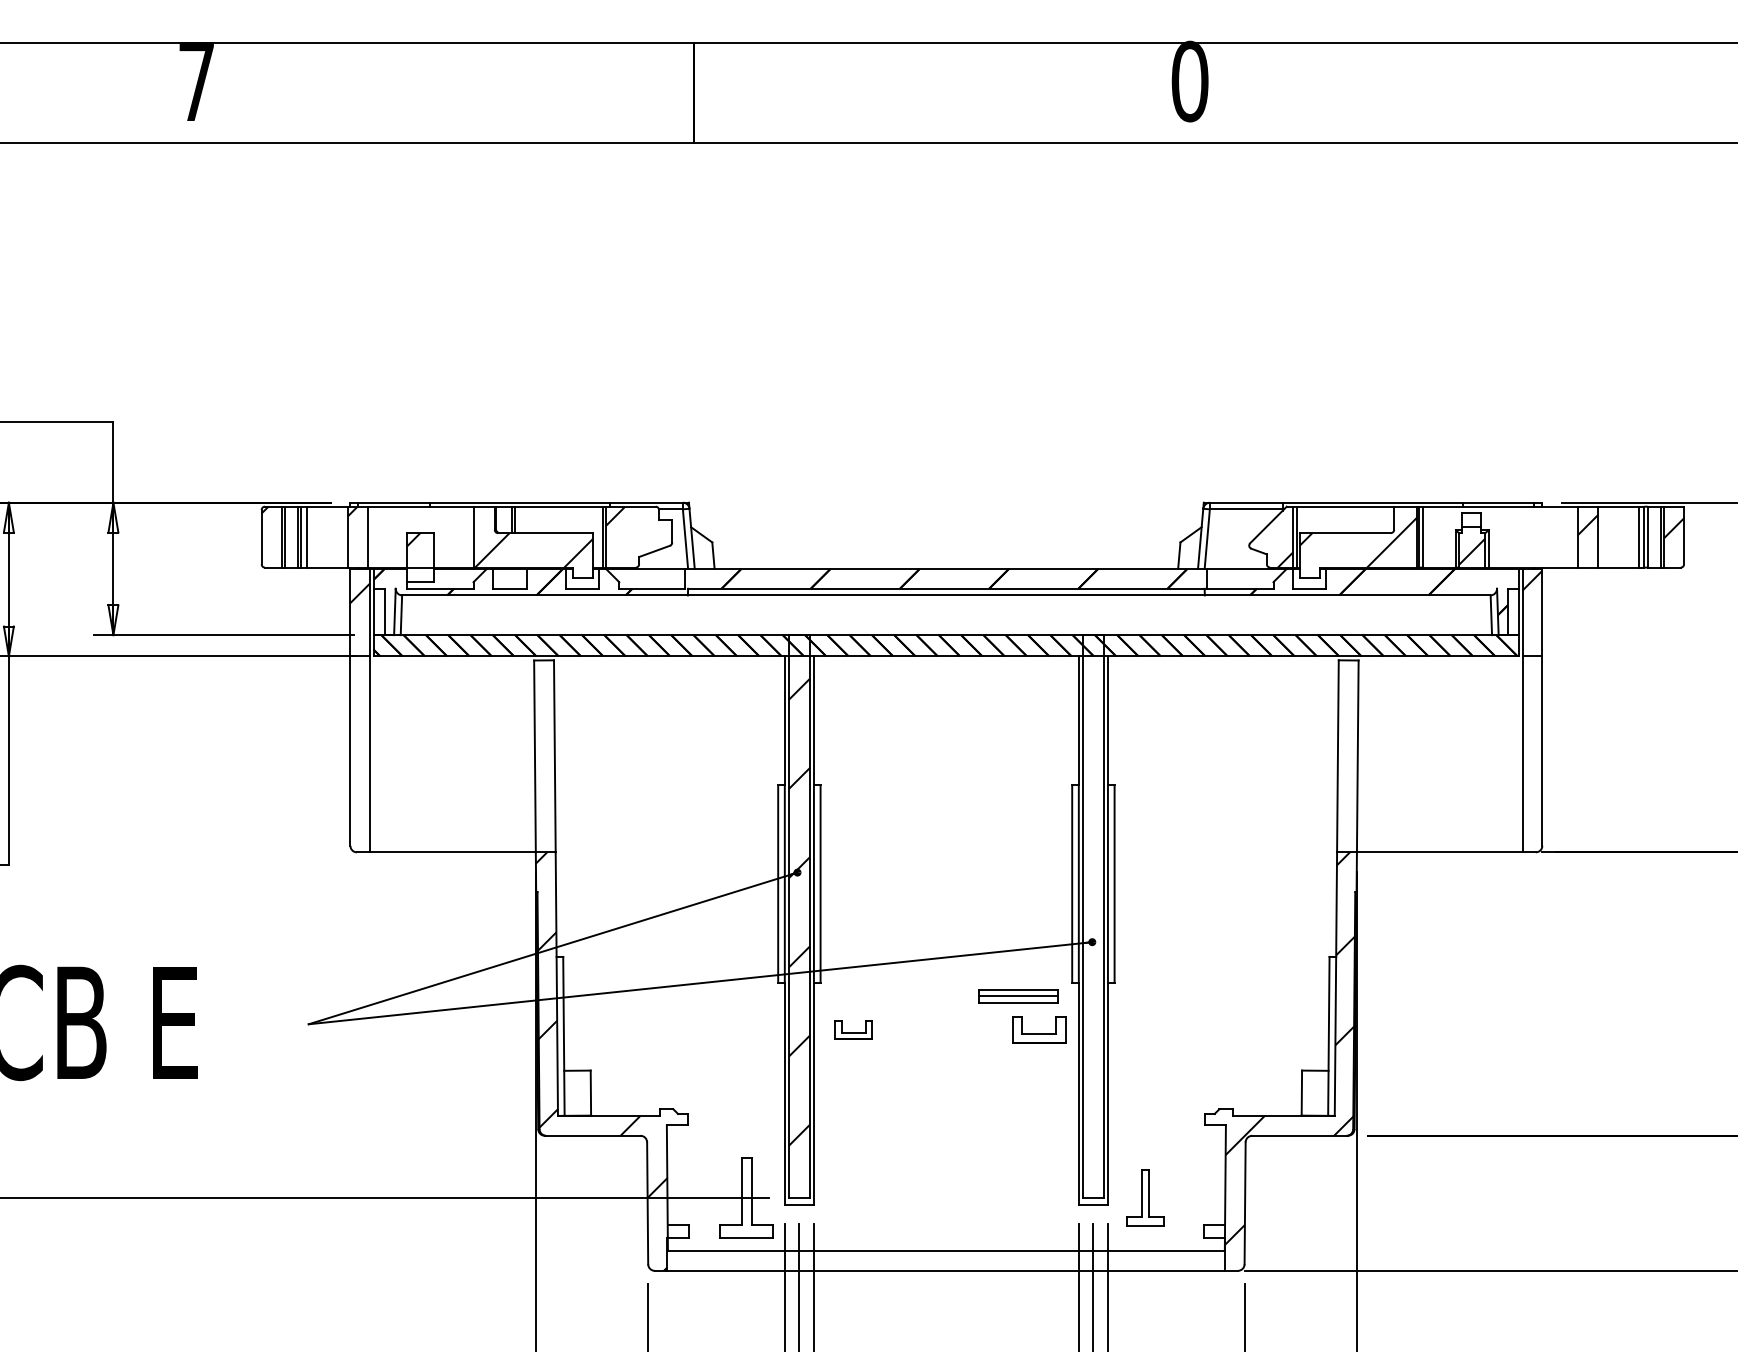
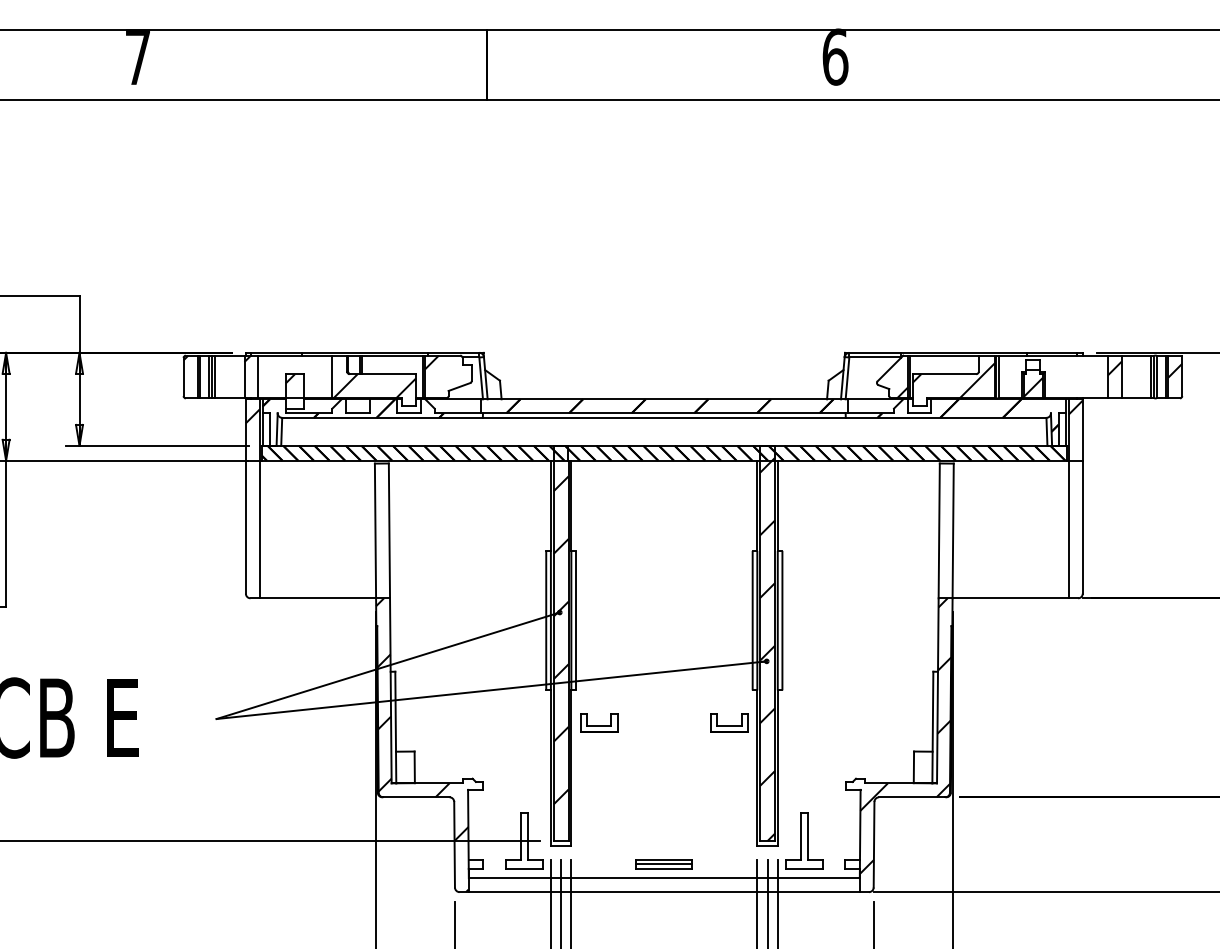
text: (1189, 81) -> (835, 57), 0 -> 6
hatch: (1092, 925) -> (766, 649), added
part: (1018, 996) -> (664, 864), moved
part: (853, 1029) -> (599, 722), size x1.43
part: (1145, 1197) -> (804, 840), size x1.43

